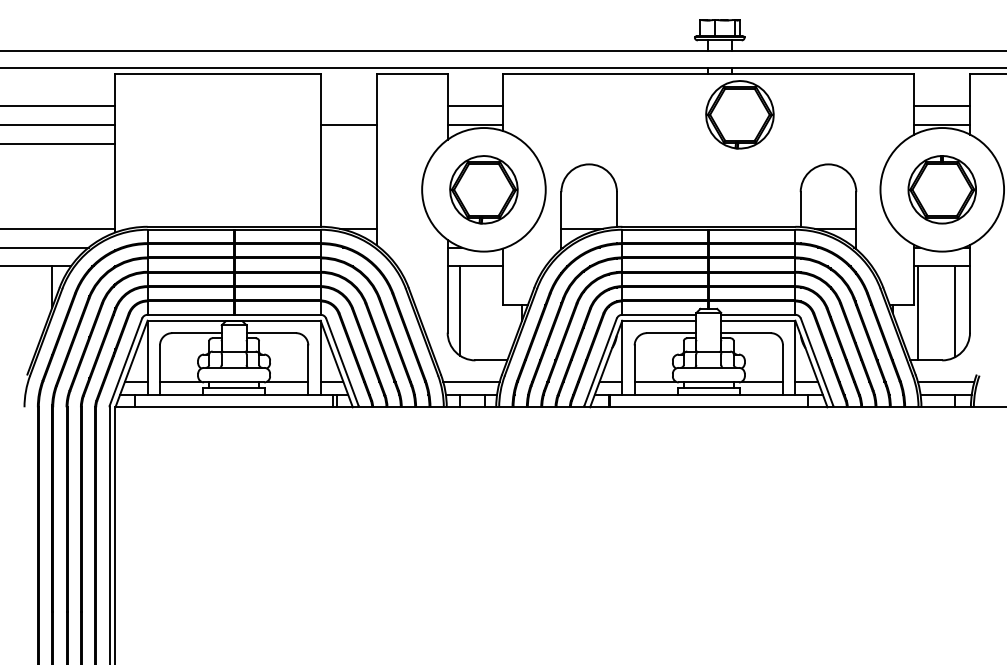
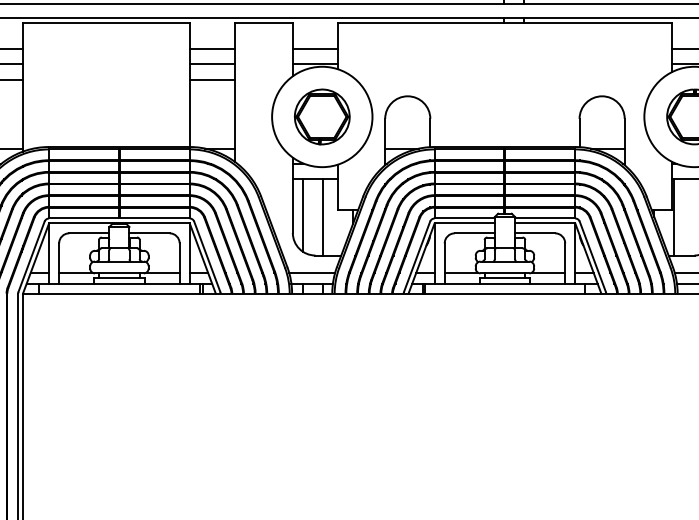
line: (348, 106) -> (212, 49), added
part: (739, 114) -> (529, 55), removed
line: (348, 143) -> (212, 79), added
line: (484, 313) -> (322, 217), added

